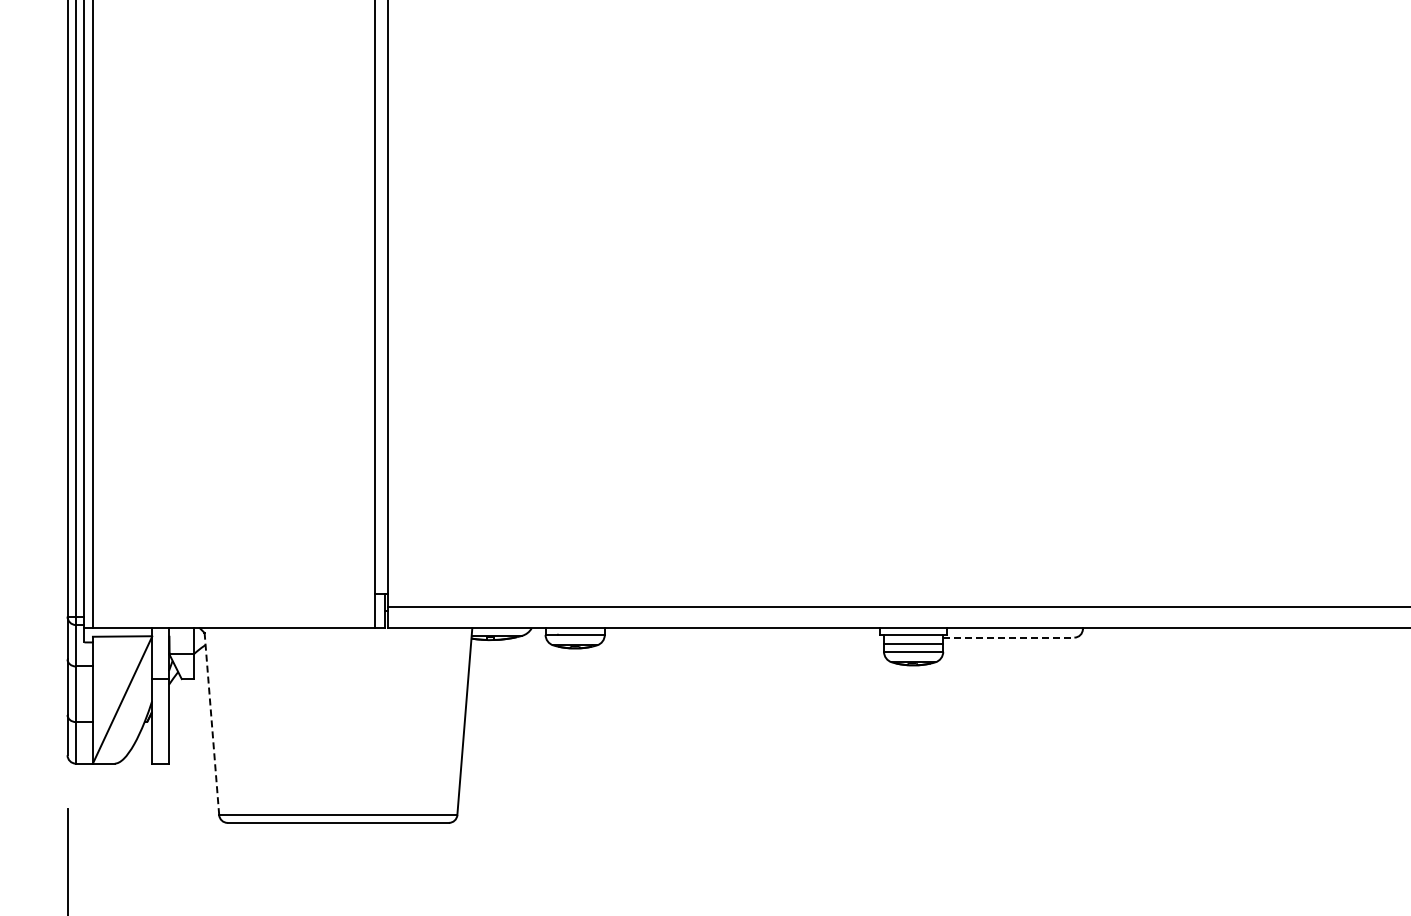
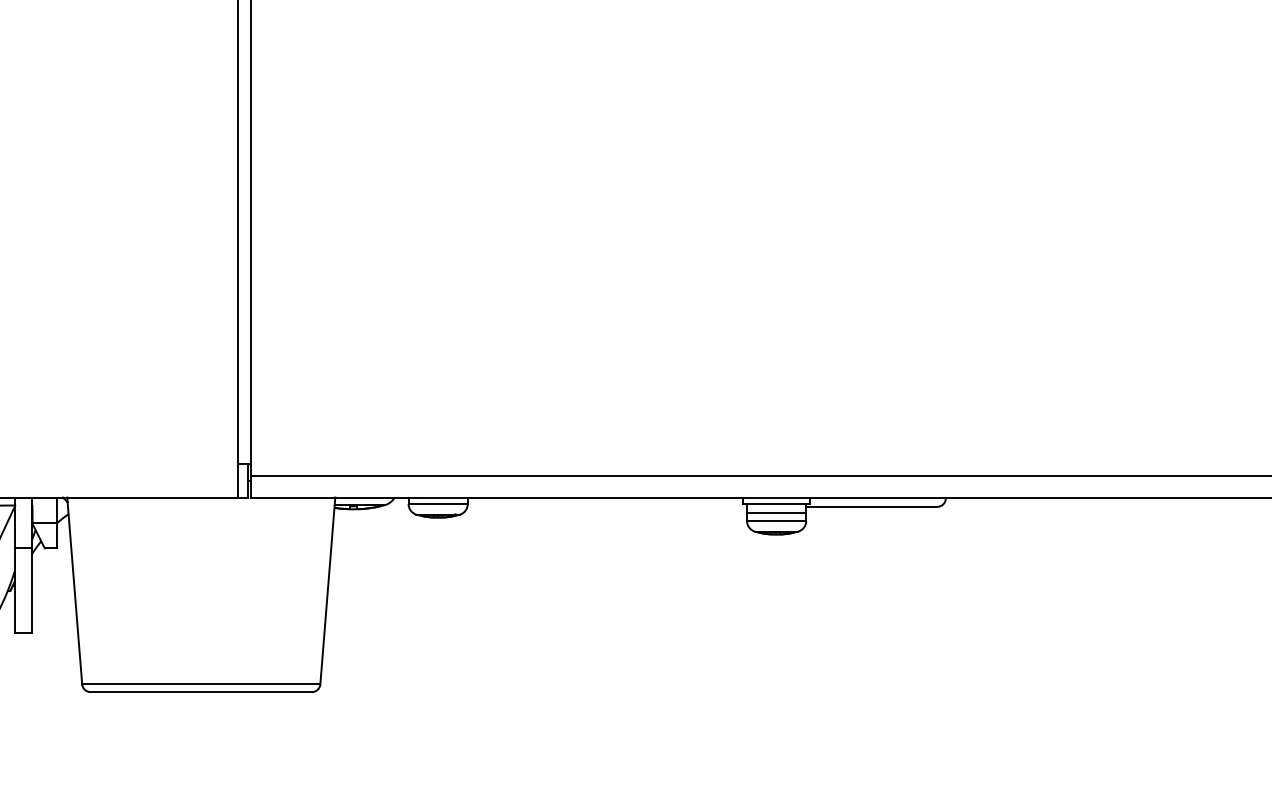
line: (1008, 637) -> (871, 506), dashed -> solid
line: (211, 721) -> (74, 590), dashed -> solid

